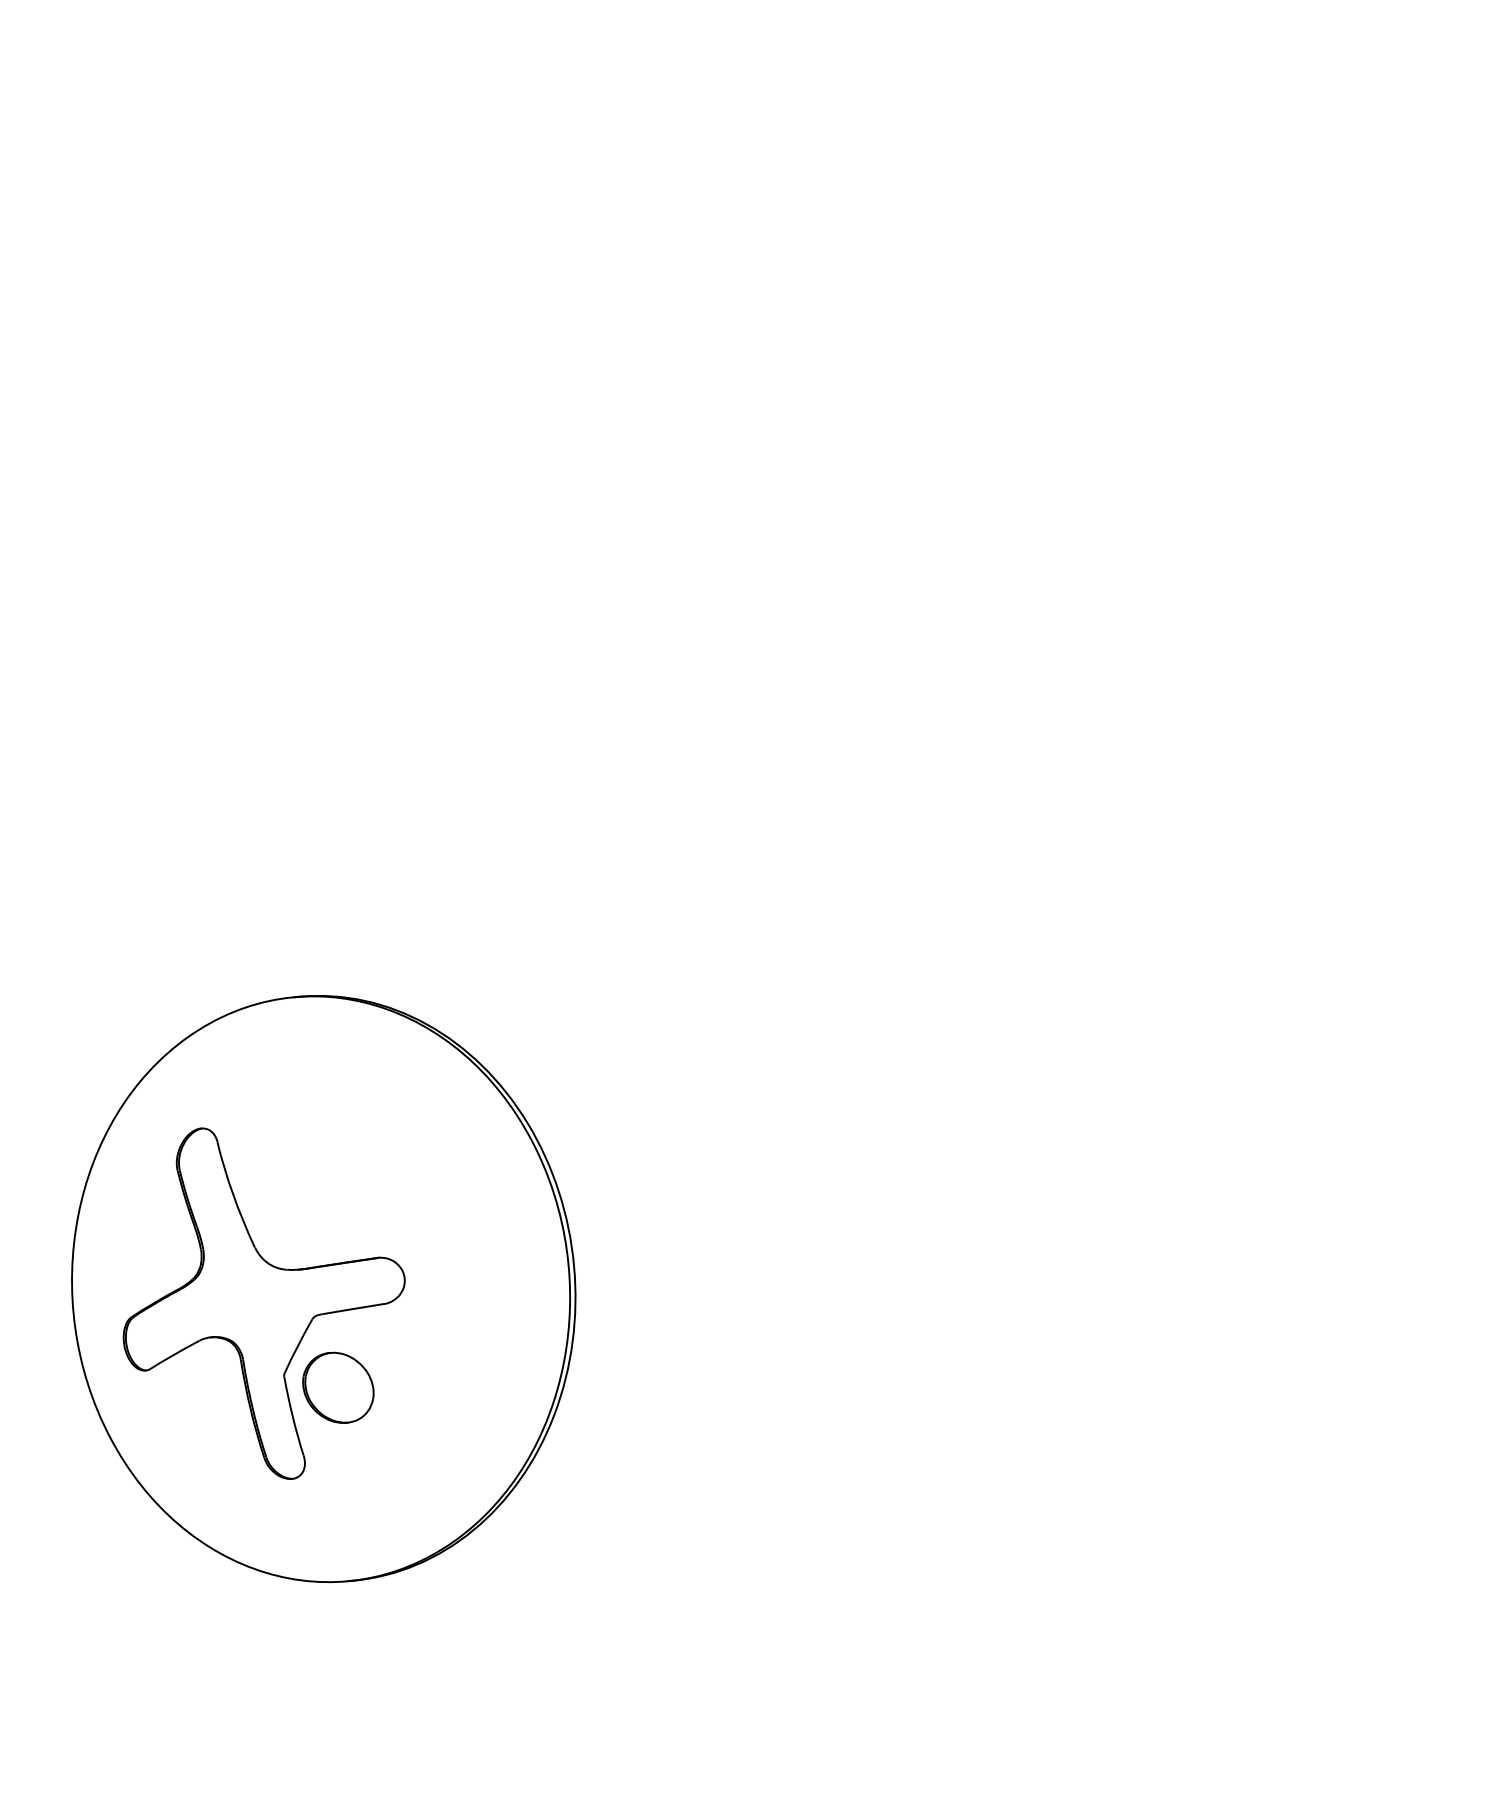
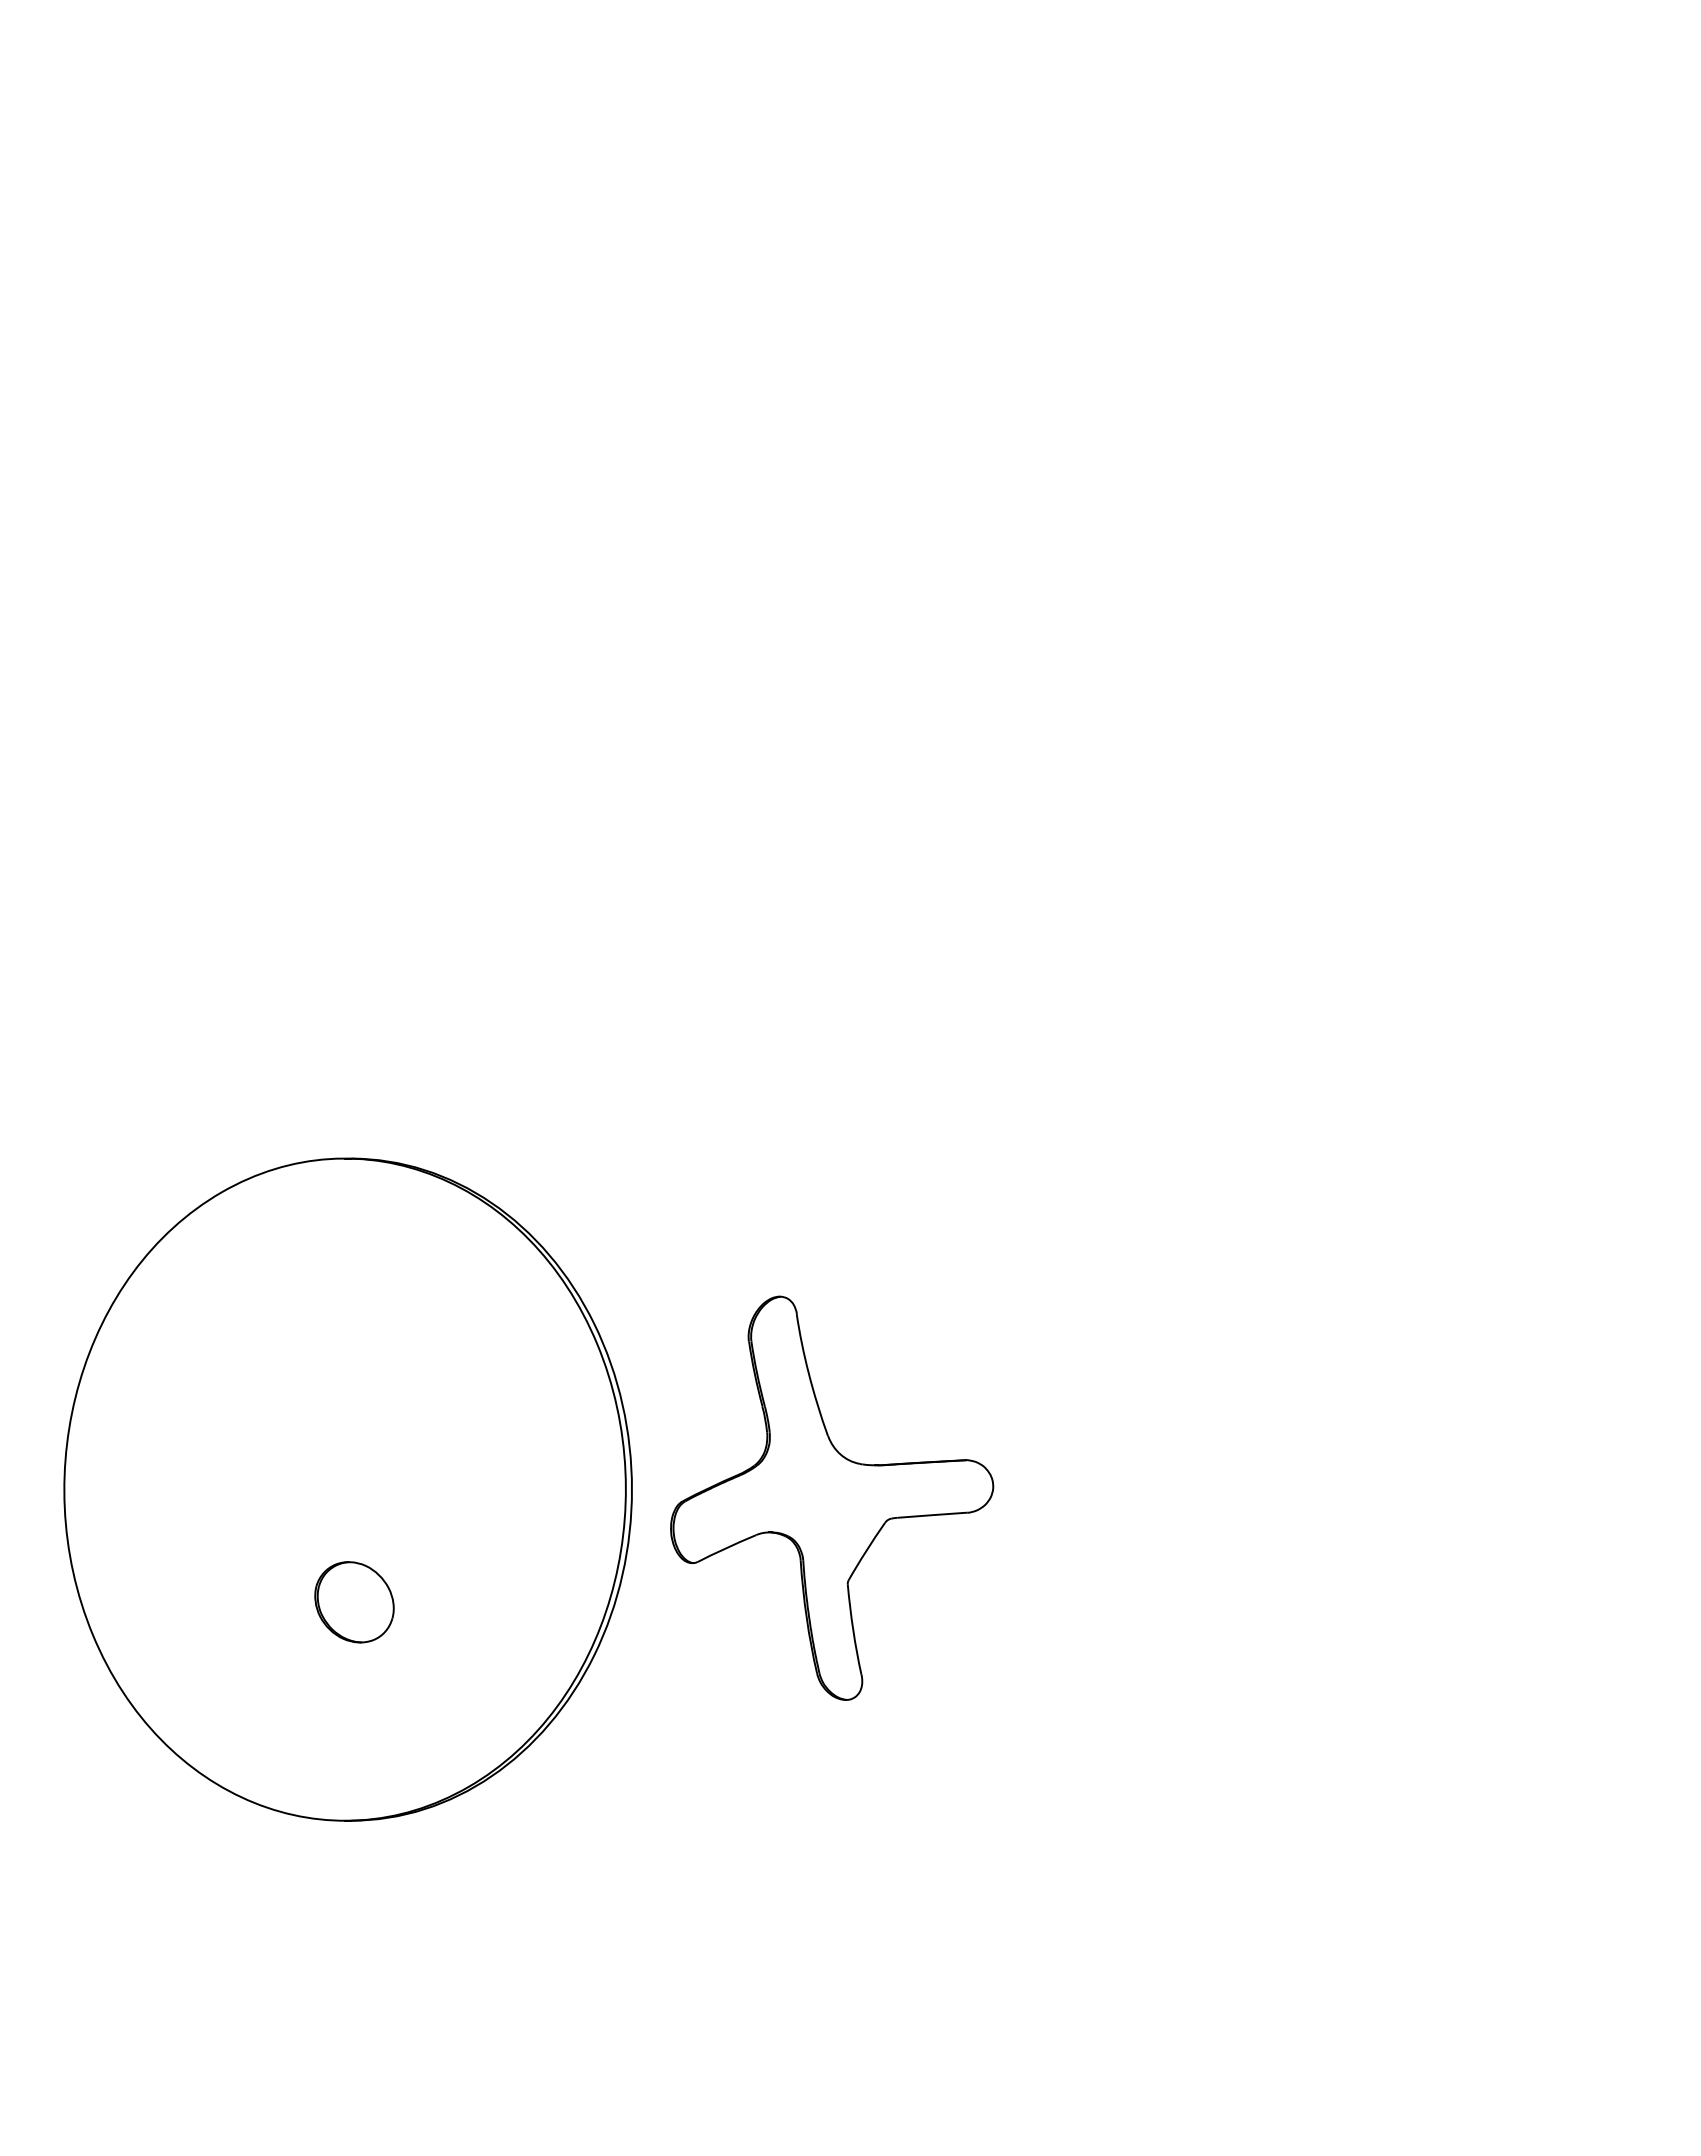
part: (263, 1301) -> (832, 1497), moved

